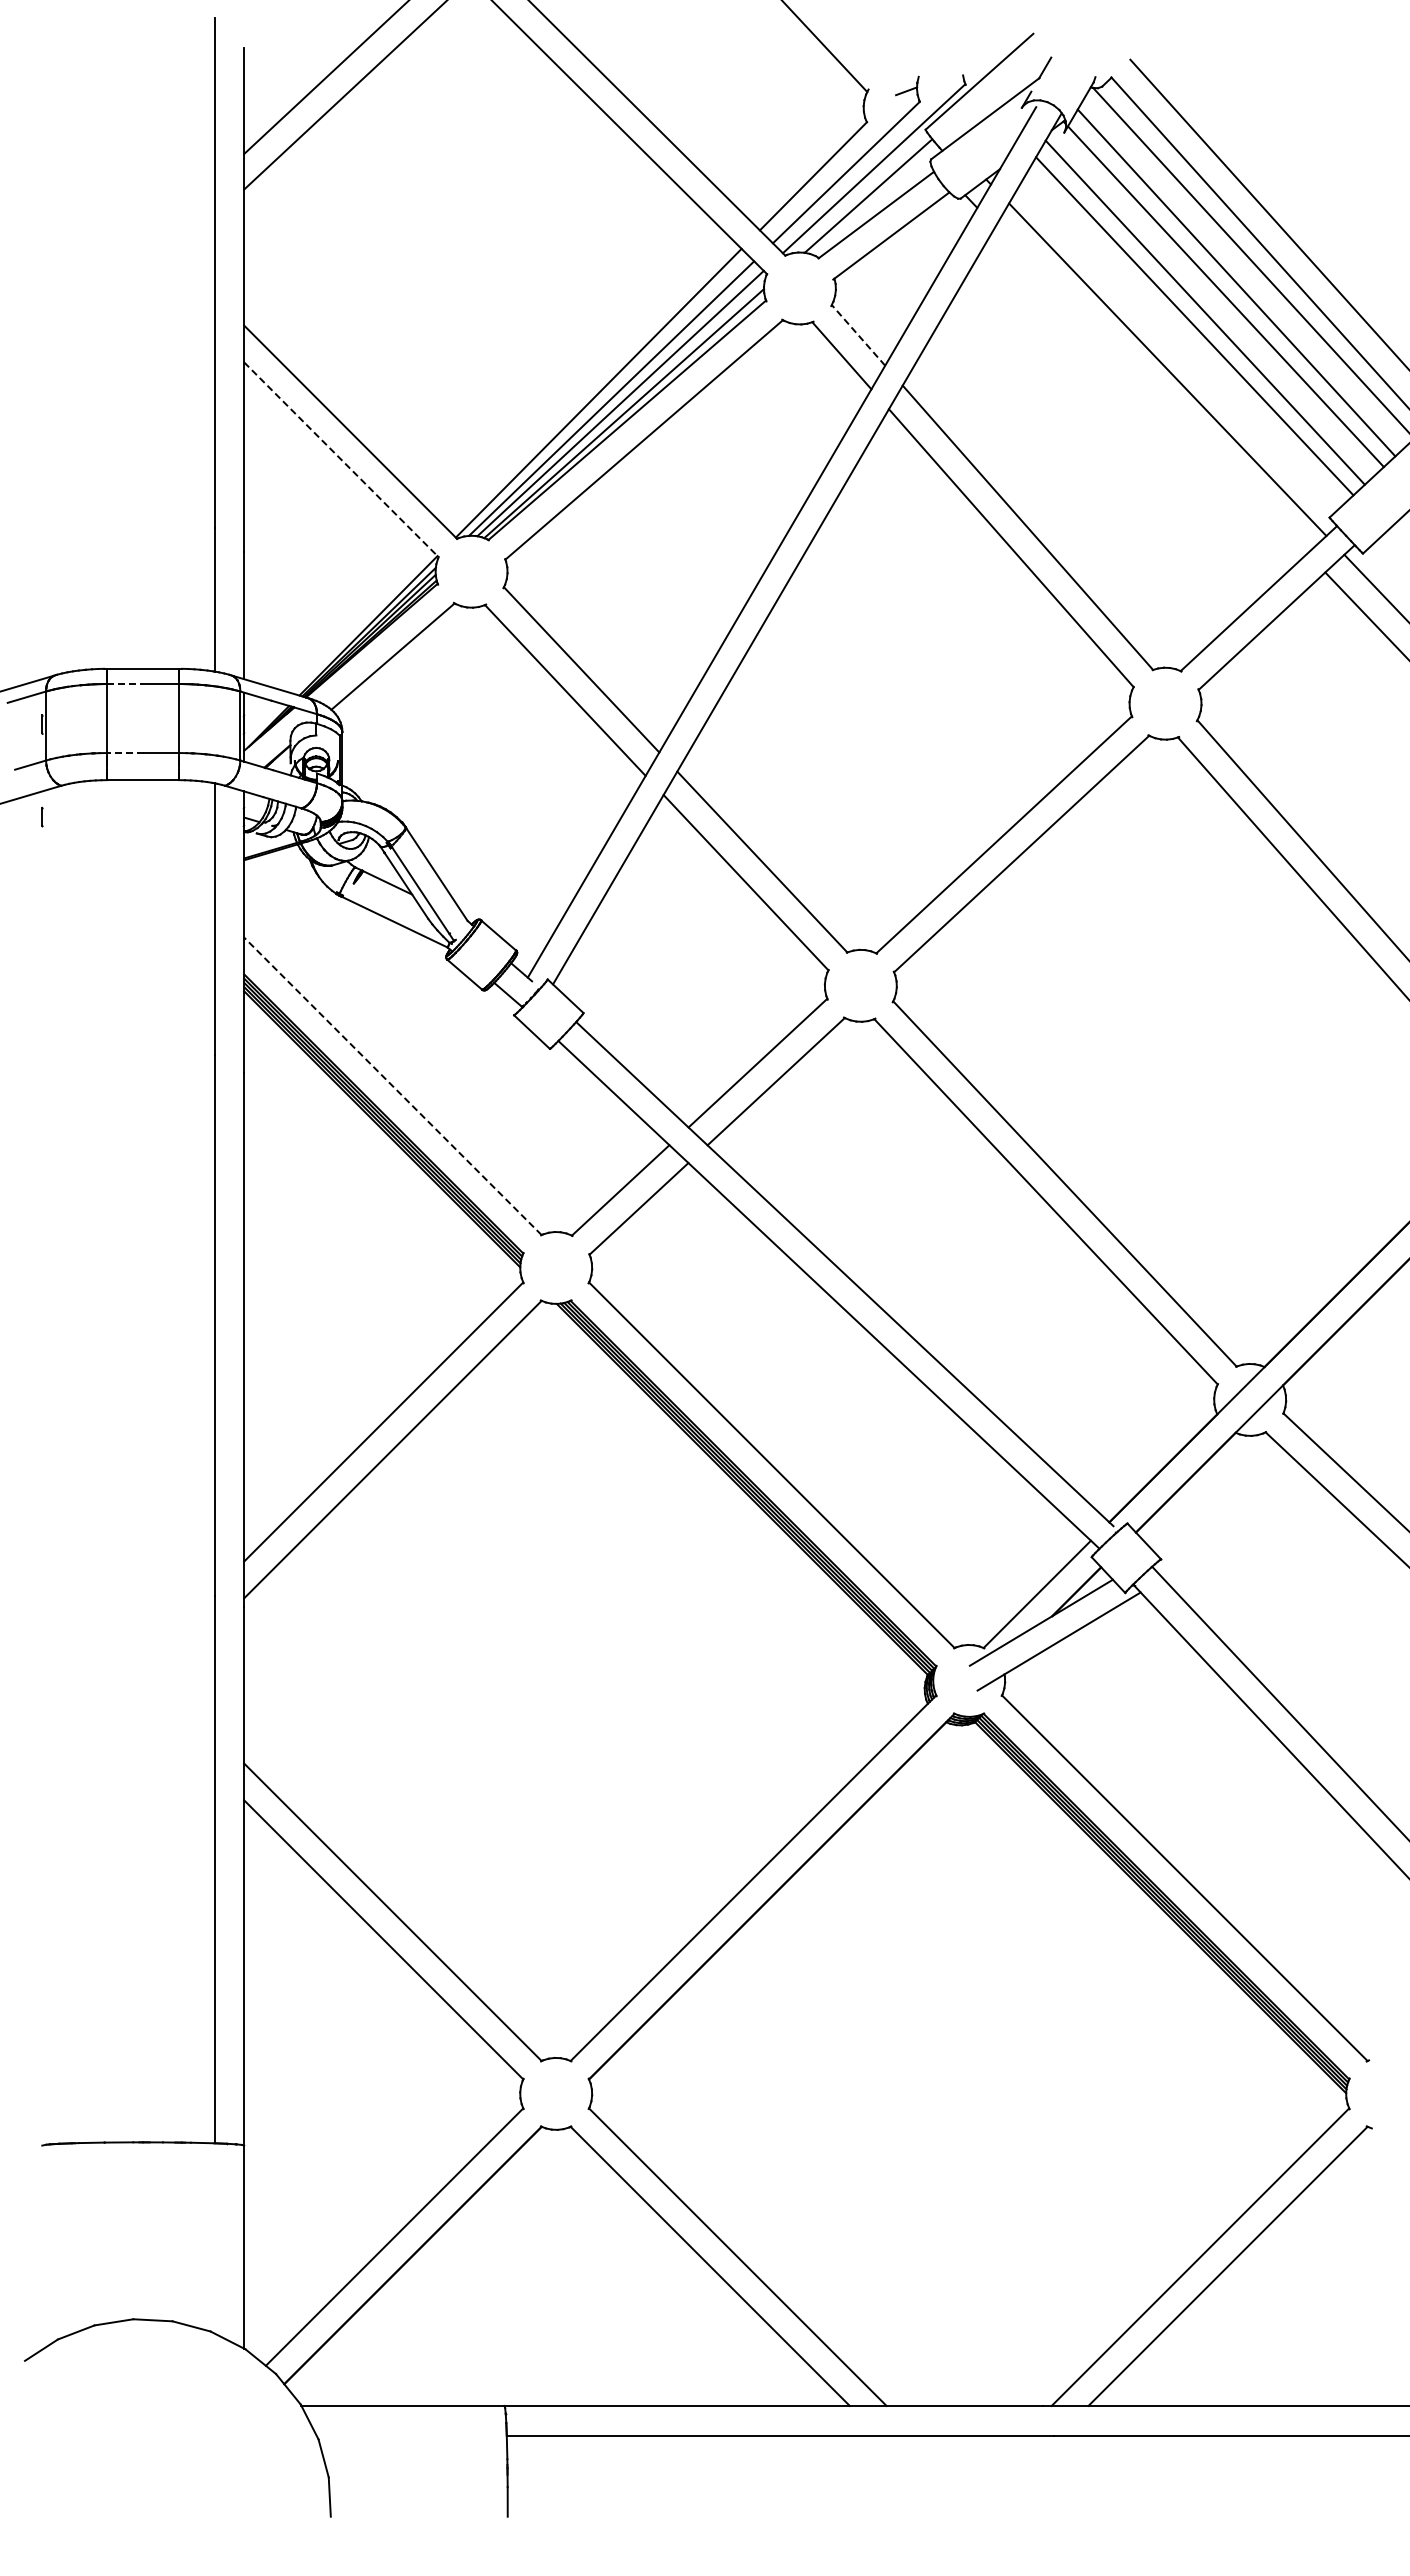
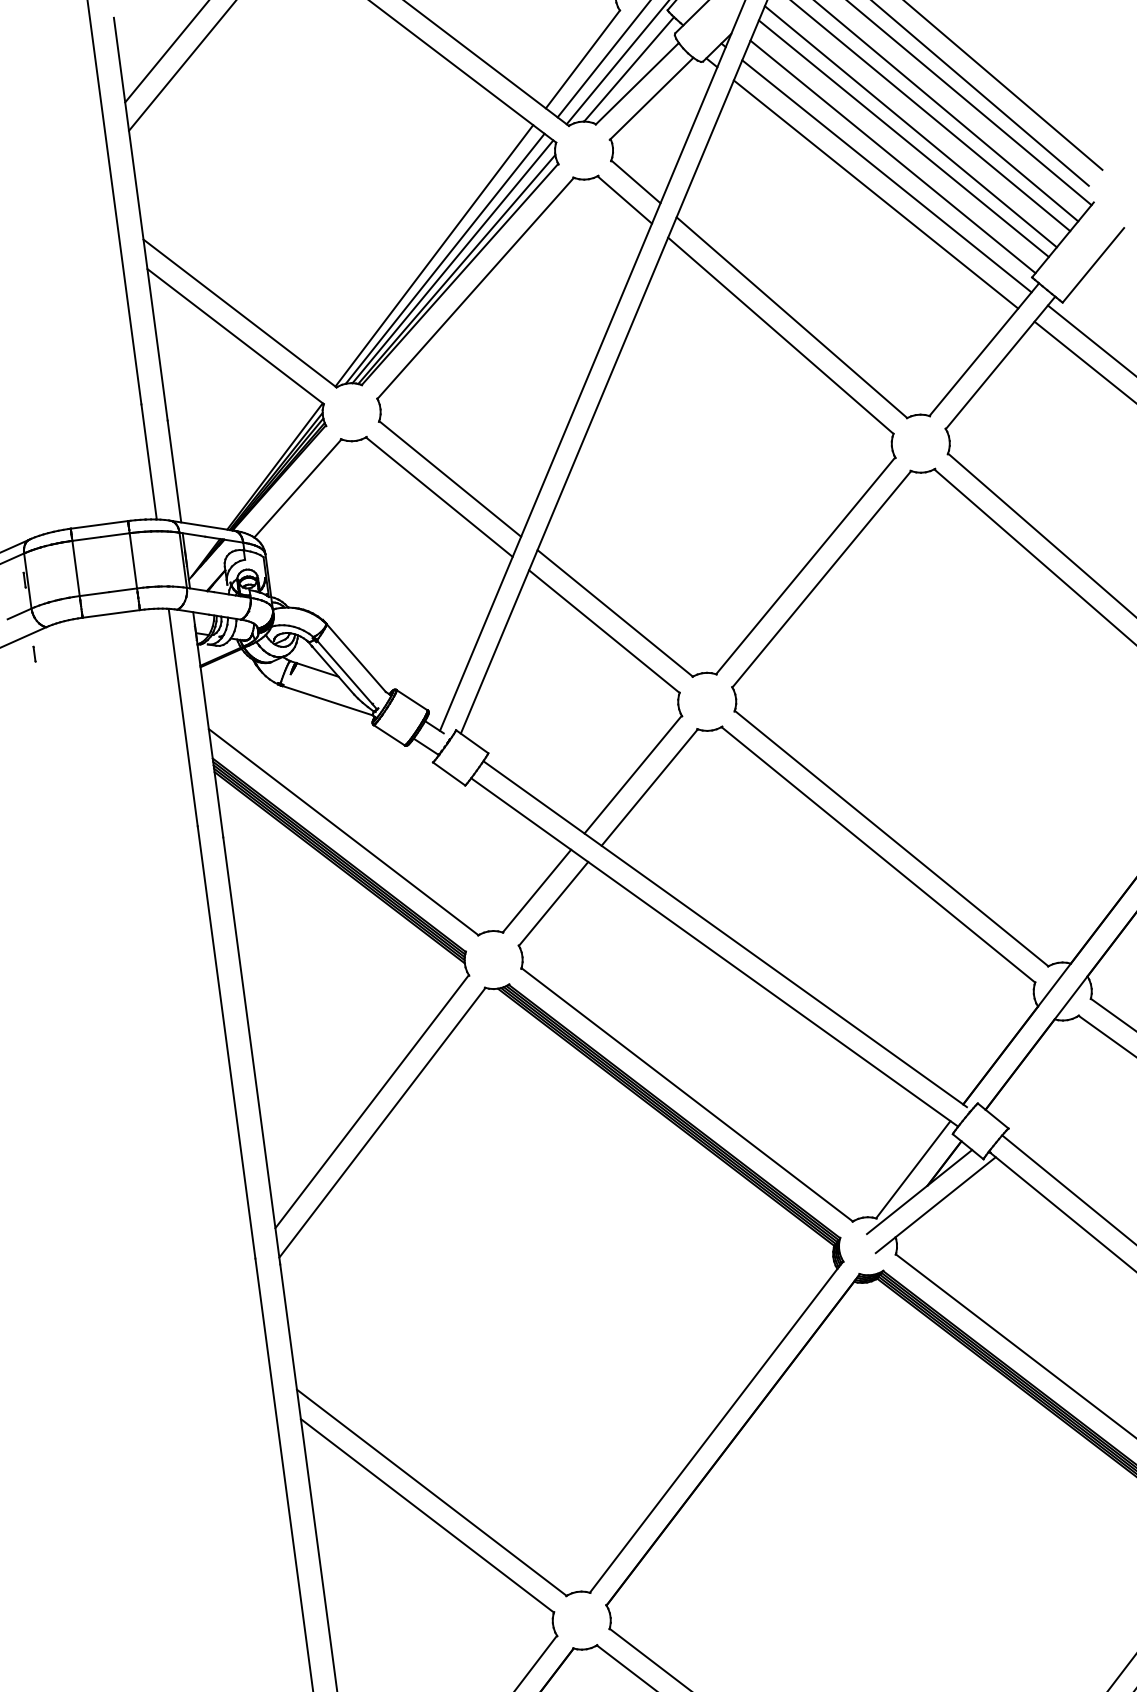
line: (858, 334) -> (635, 181), dashed -> solid
line: (1178, 346) -> (893, 156), added
line: (1151, 389) -> (876, 193), added
line: (341, 459) -> (235, 336), dashed -> solid
line: (125, 684) -> (86, 539), dashed -> solid
line: (125, 753) -> (94, 594), dashed -> solid
line: (392, 1085) -> (343, 831), dashed -> solid

